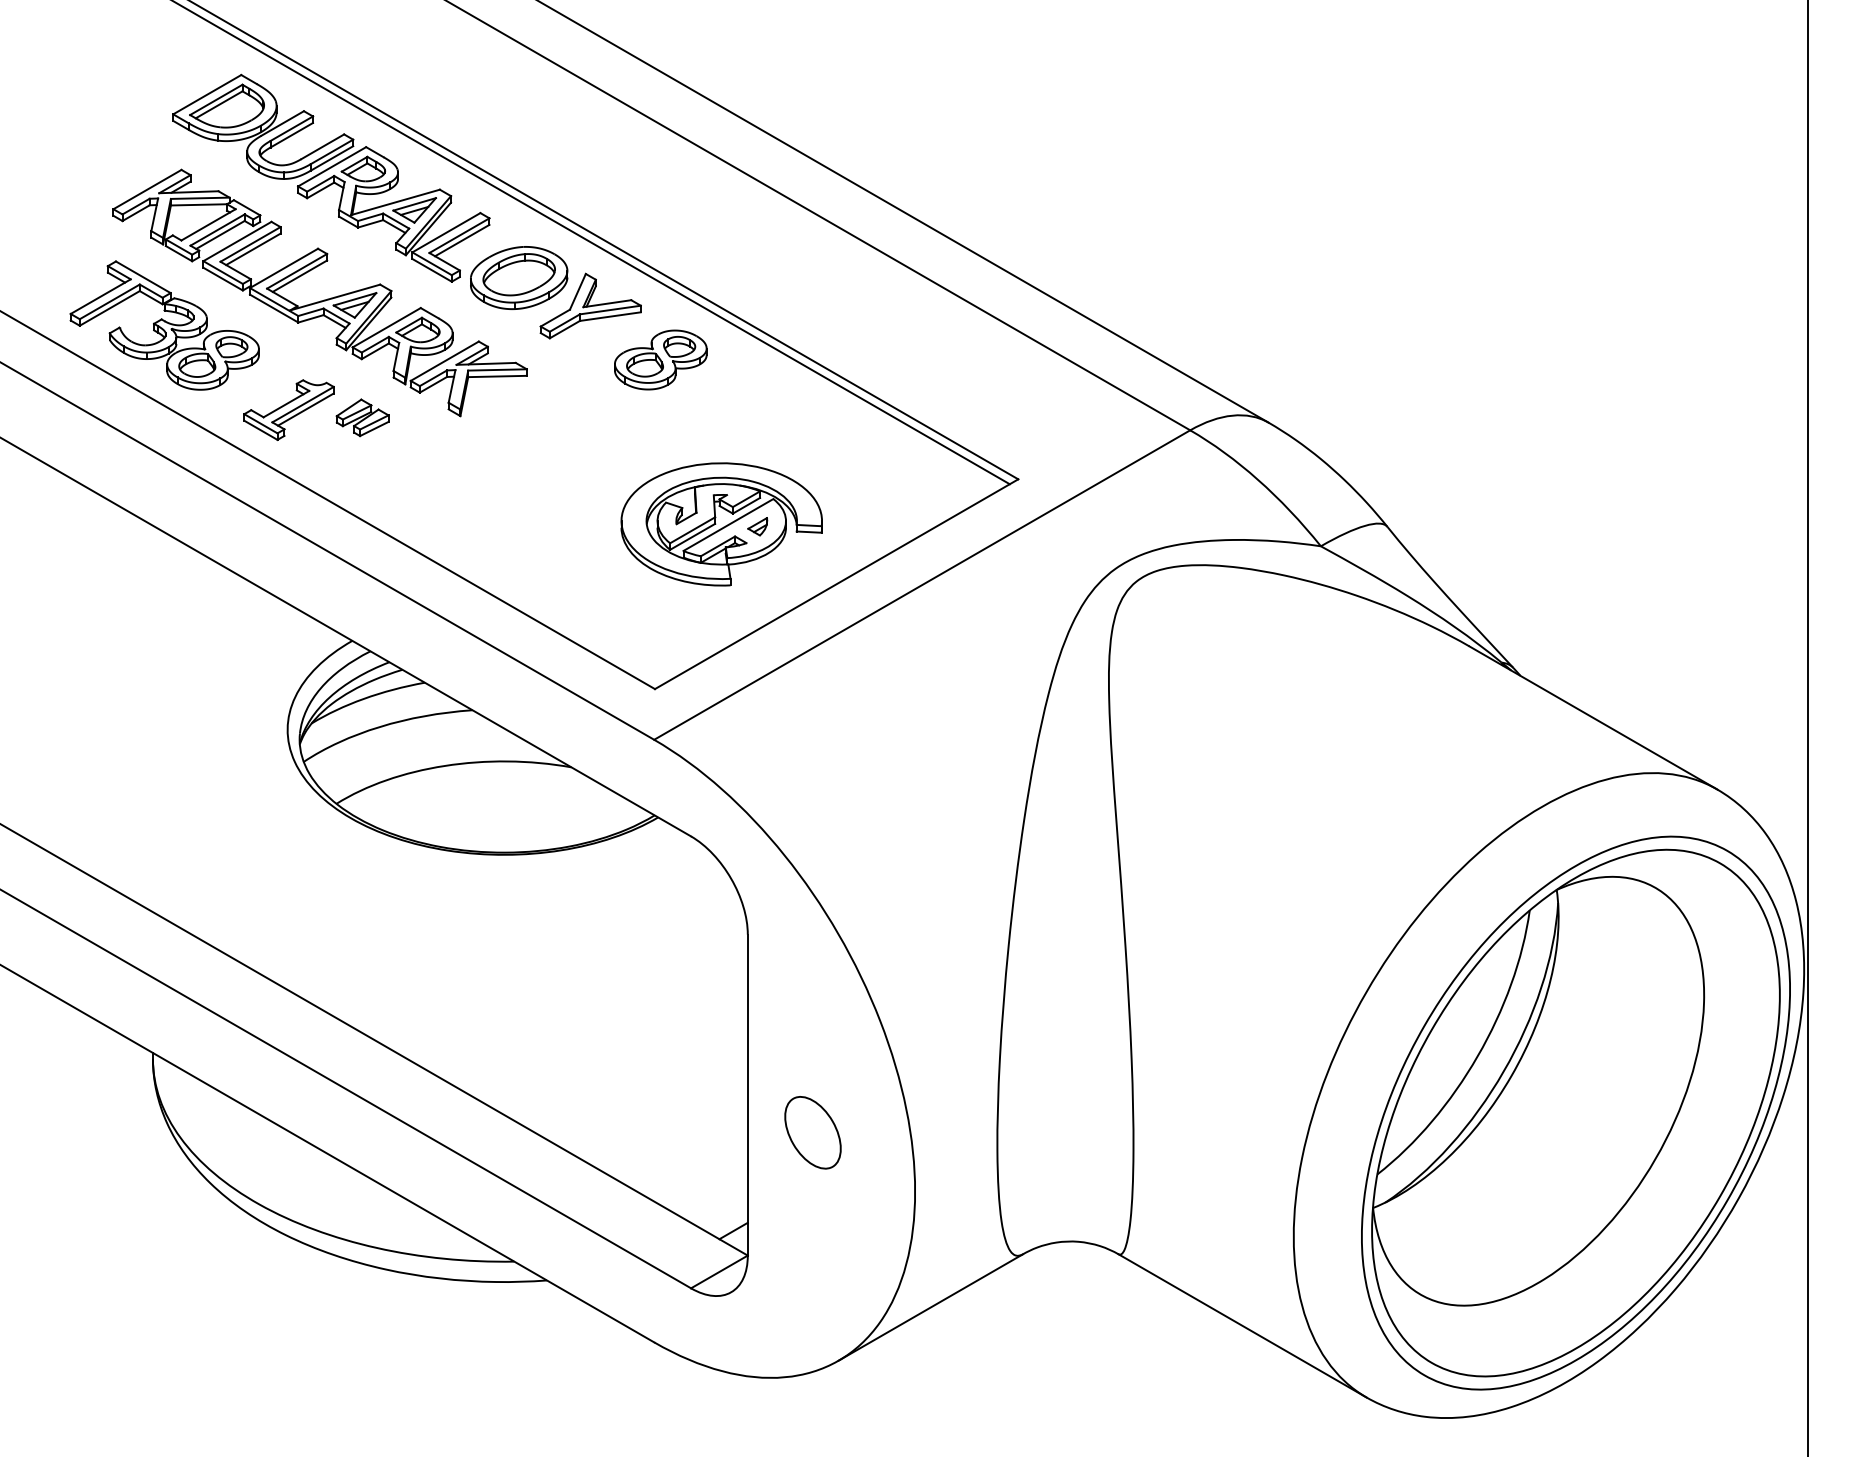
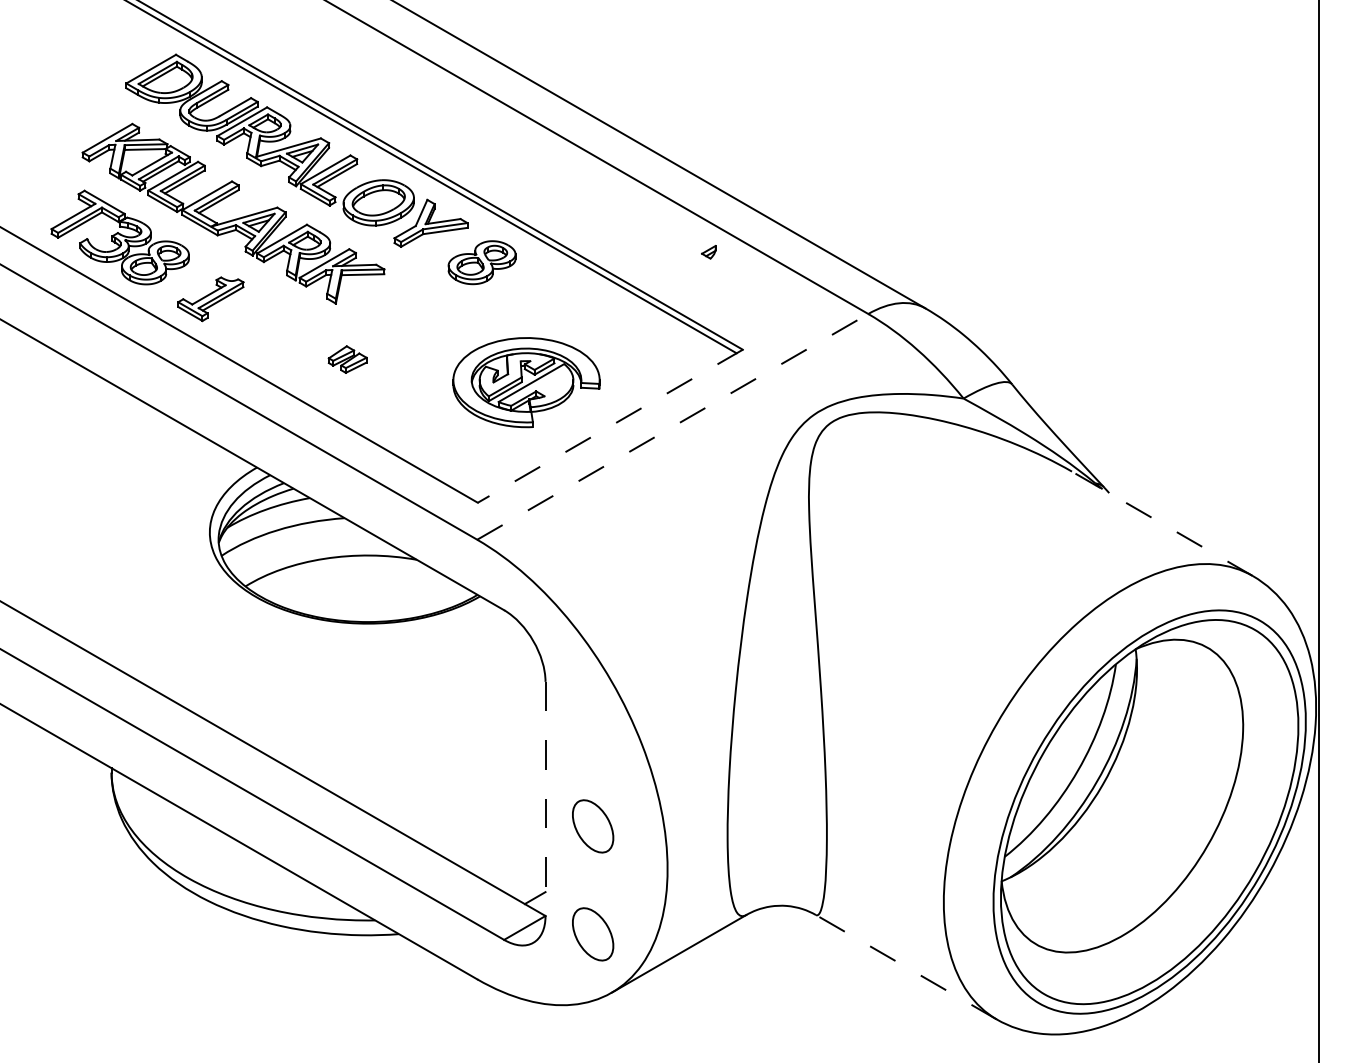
part: (362, 417) -> (347, 359), moved
part: (757, 526) -> (708, 252), moved
line: (836, 584) -> (610, 426), solid -> dashed
line: (922, 584) -> (672, 426), solid -> dashed
line: (1593, 717) -> (1162, 523), solid -> dashed
line: (747, 1095) -> (545, 799), solid -> dashed
part: (812, 1280) -> (592, 934), added
line: (1242, 1325) -> (906, 967), solid -> dashed

